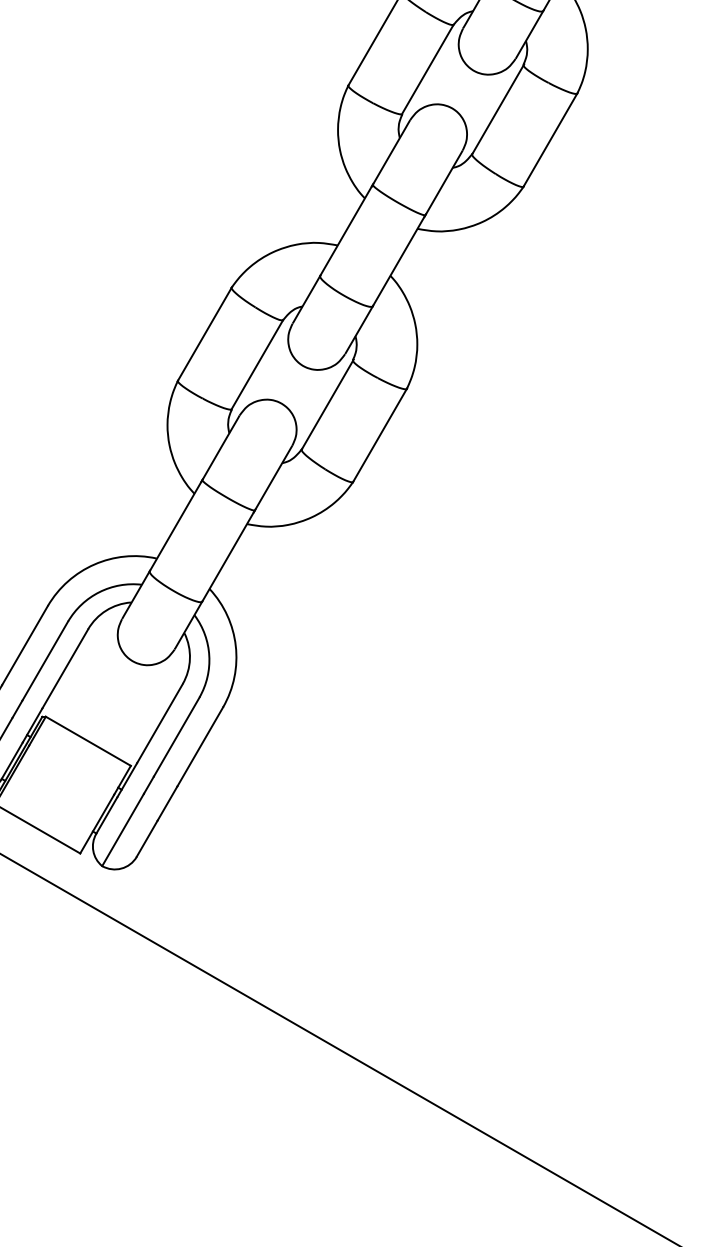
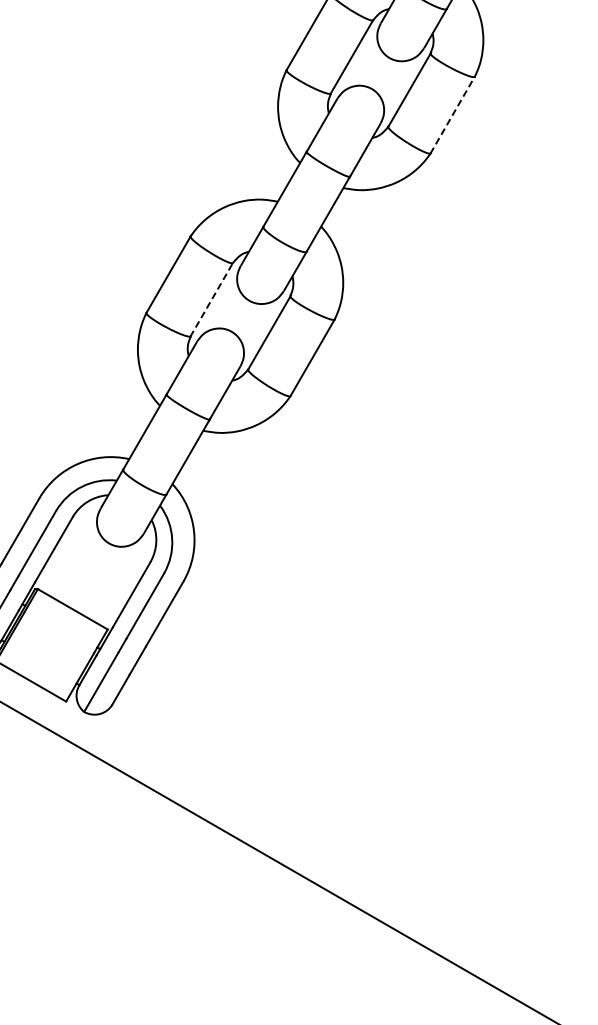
line: (550, 140) -> (452, 115), solid -> dashed
line: (257, 365) -> (211, 300), solid -> dashed

